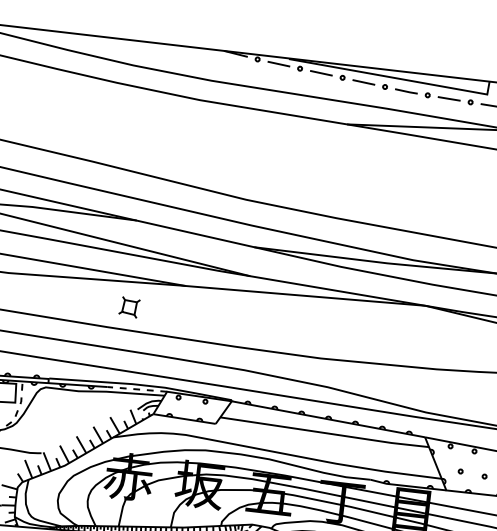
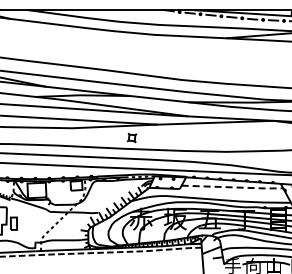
line: (326, 433) -> (233, 187), solid -> dashed

